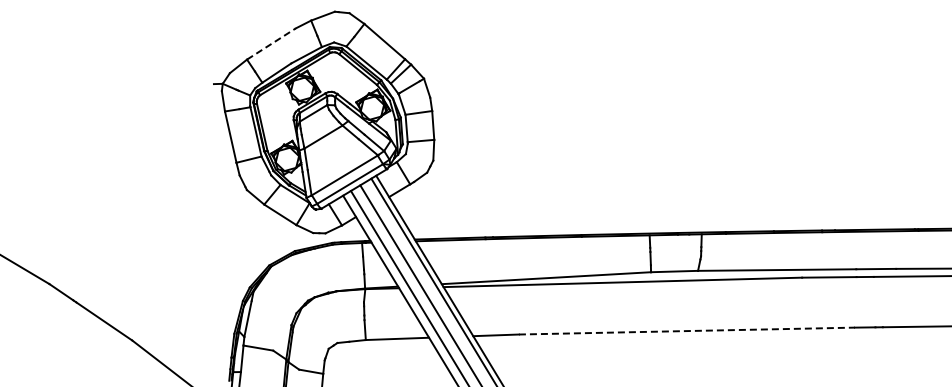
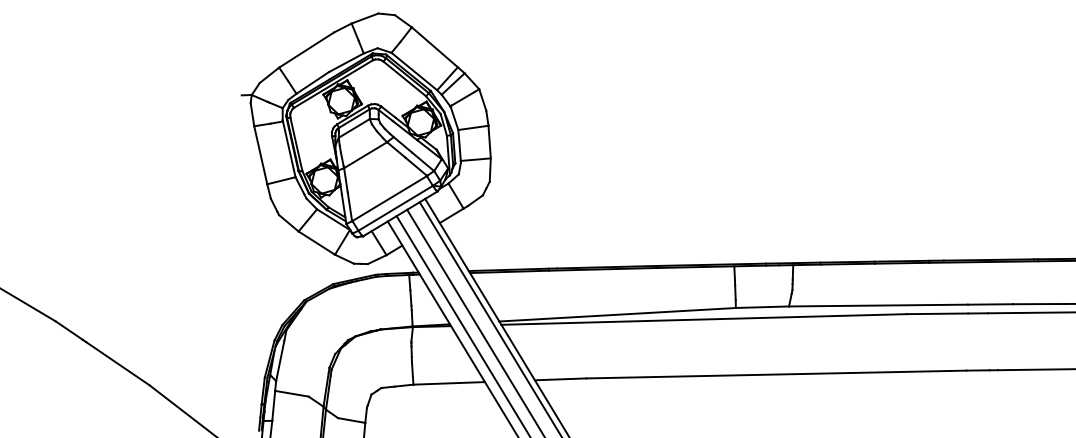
line: (271, 44) -> (306, 50), dashed -> solid
line: (687, 331) -> (777, 375), dashed -> solid

